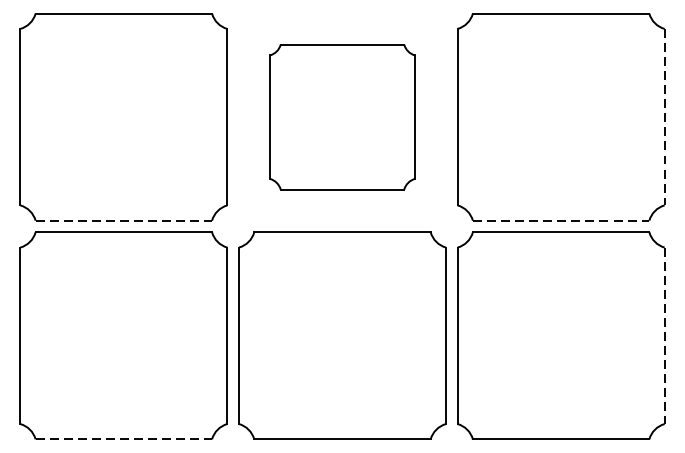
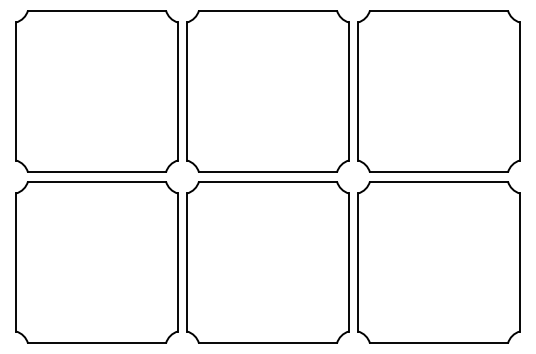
part: (341, 117) -> (267, 91), size x1.43
line: (664, 118) -> (519, 92), dashed -> solid
line: (124, 220) -> (97, 172), dashed -> solid
line: (561, 220) -> (439, 172), dashed -> solid
line: (664, 335) -> (519, 262), dashed -> solid
line: (124, 439) -> (97, 343), dashed -> solid

